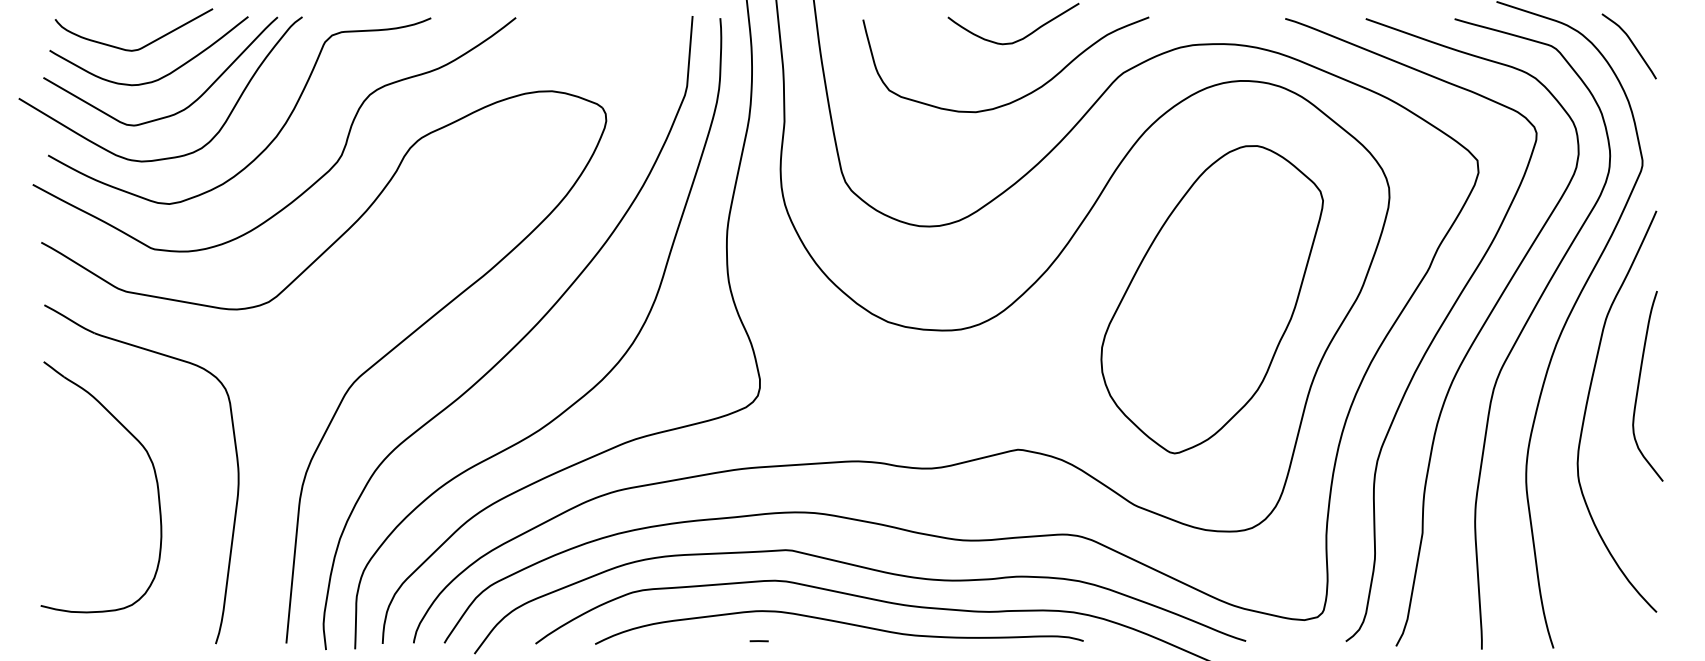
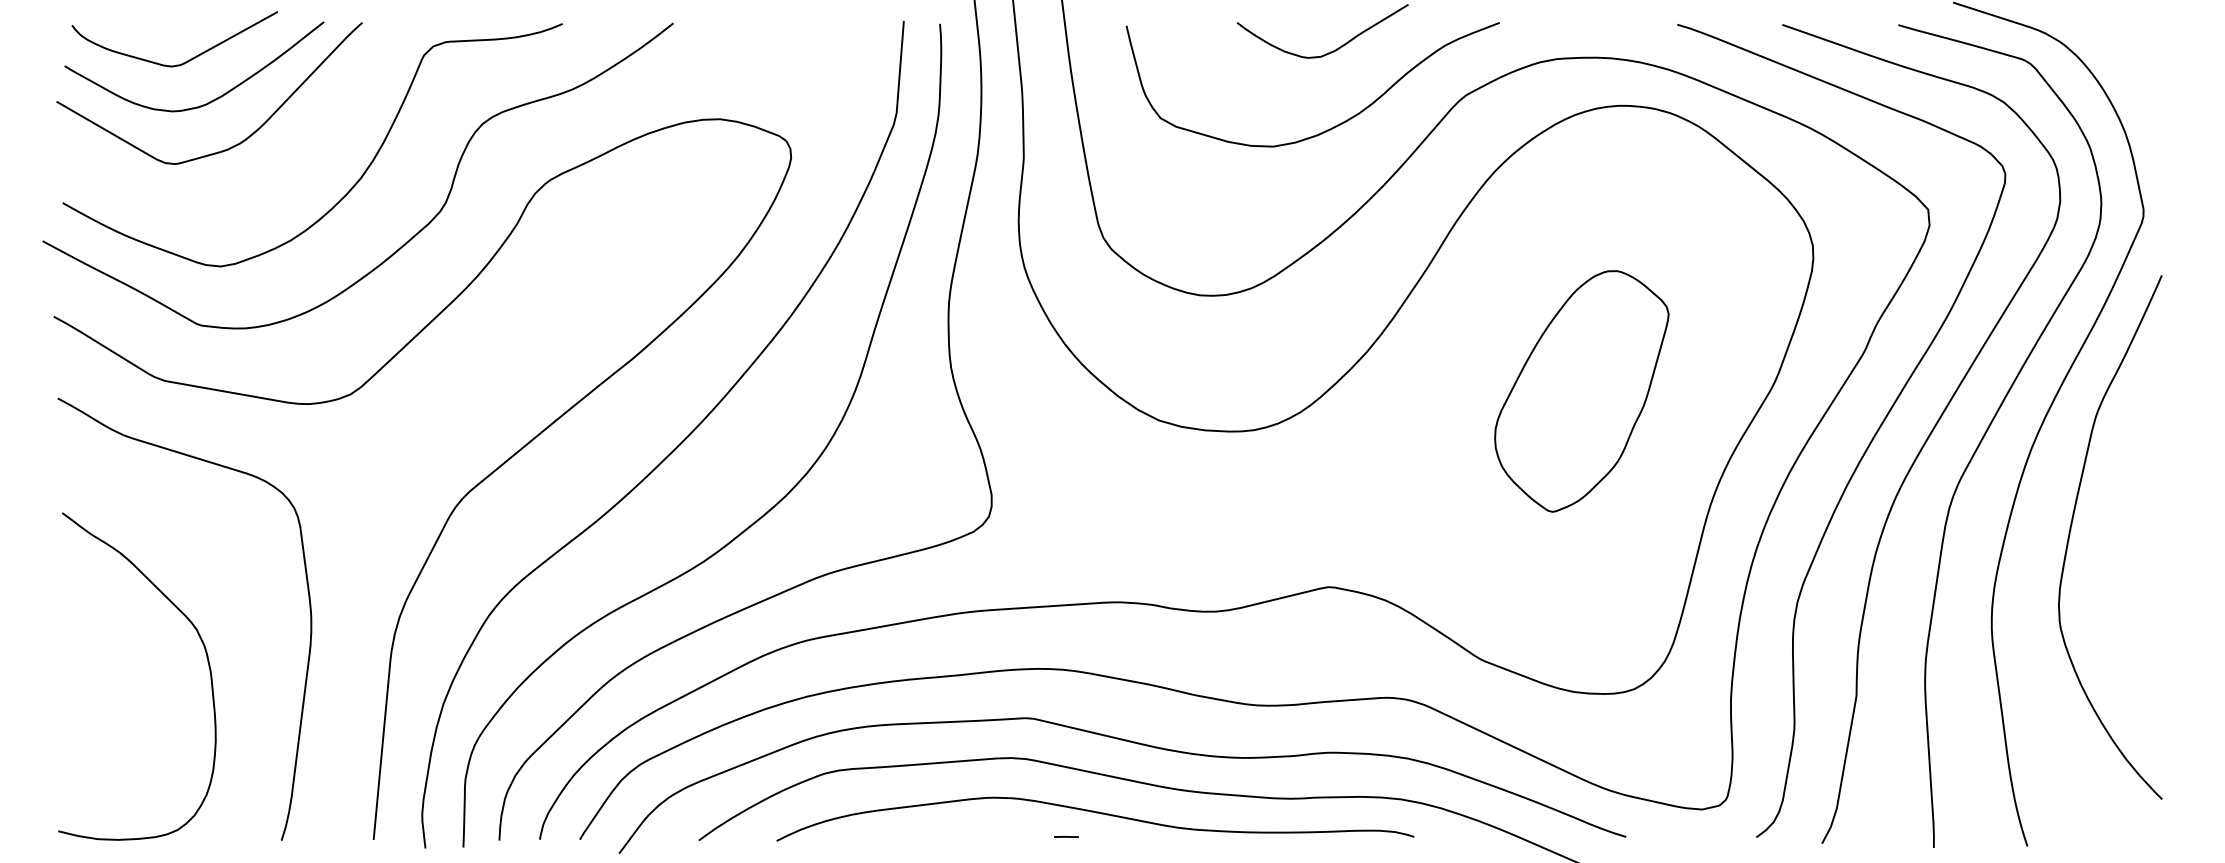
curve: (1631, 43) -> (2129, 56), removed
curve: (172, 156) -> (225, 204), removed
part: (1211, 299) -> (1581, 391), size x0.6
curve: (1639, 386) -> (2139, 504), removed
part: (154, 475) -> (206, 661), moved
line: (758, 641) -> (1065, 837), moved

